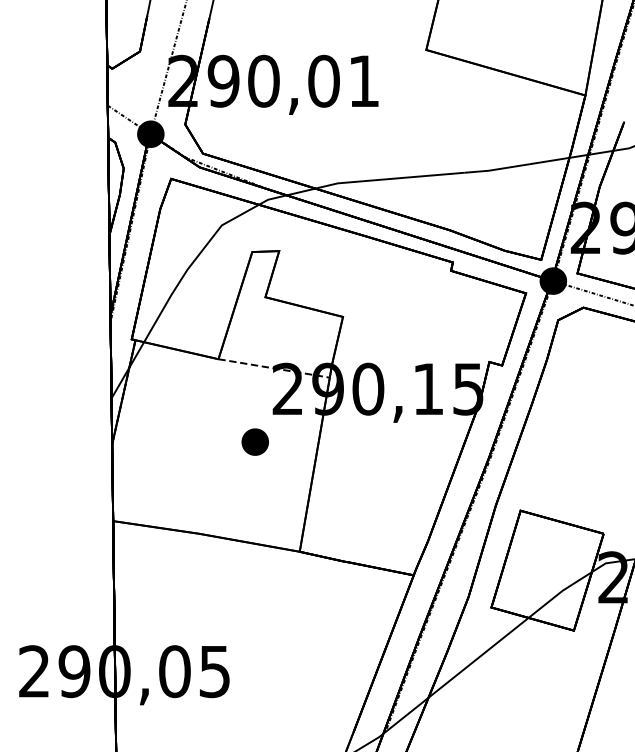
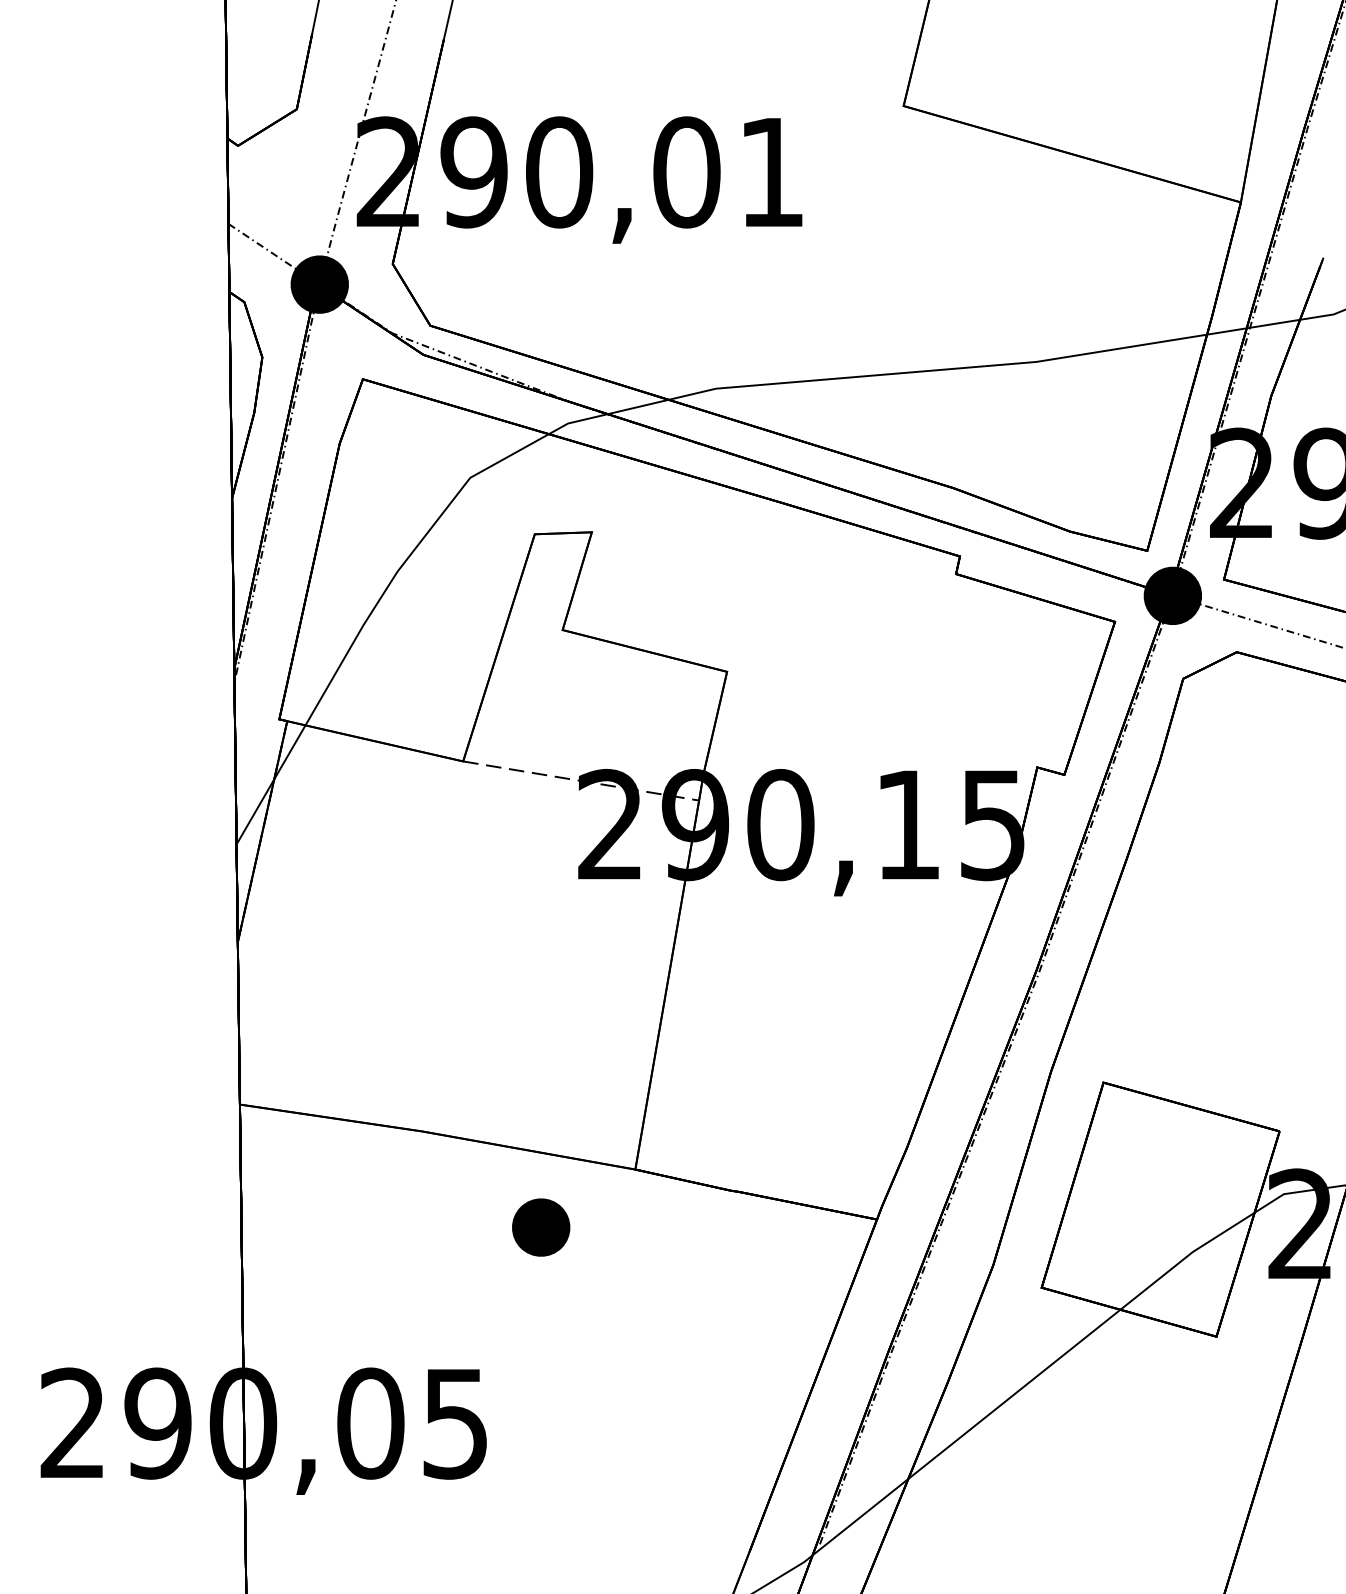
part: (254, 441) -> (539, 1226), moved

